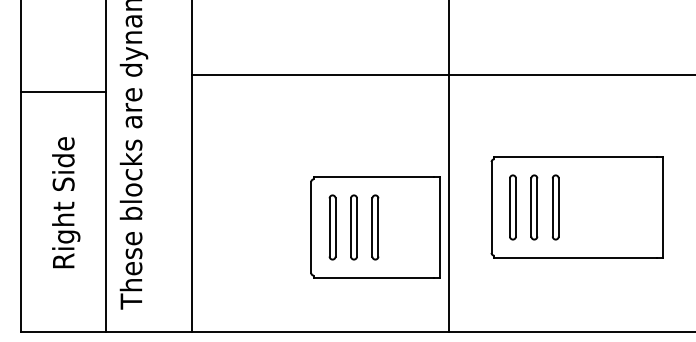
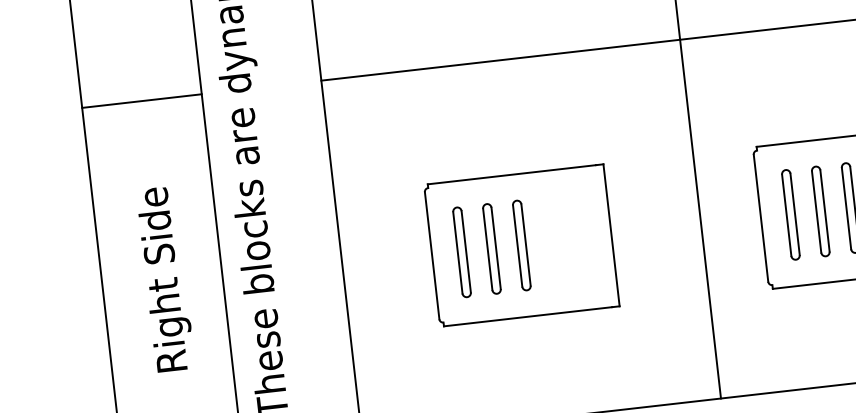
line: (63, 91) -> (141, 100), moved
part: (375, 227) -> (521, 245), moved

